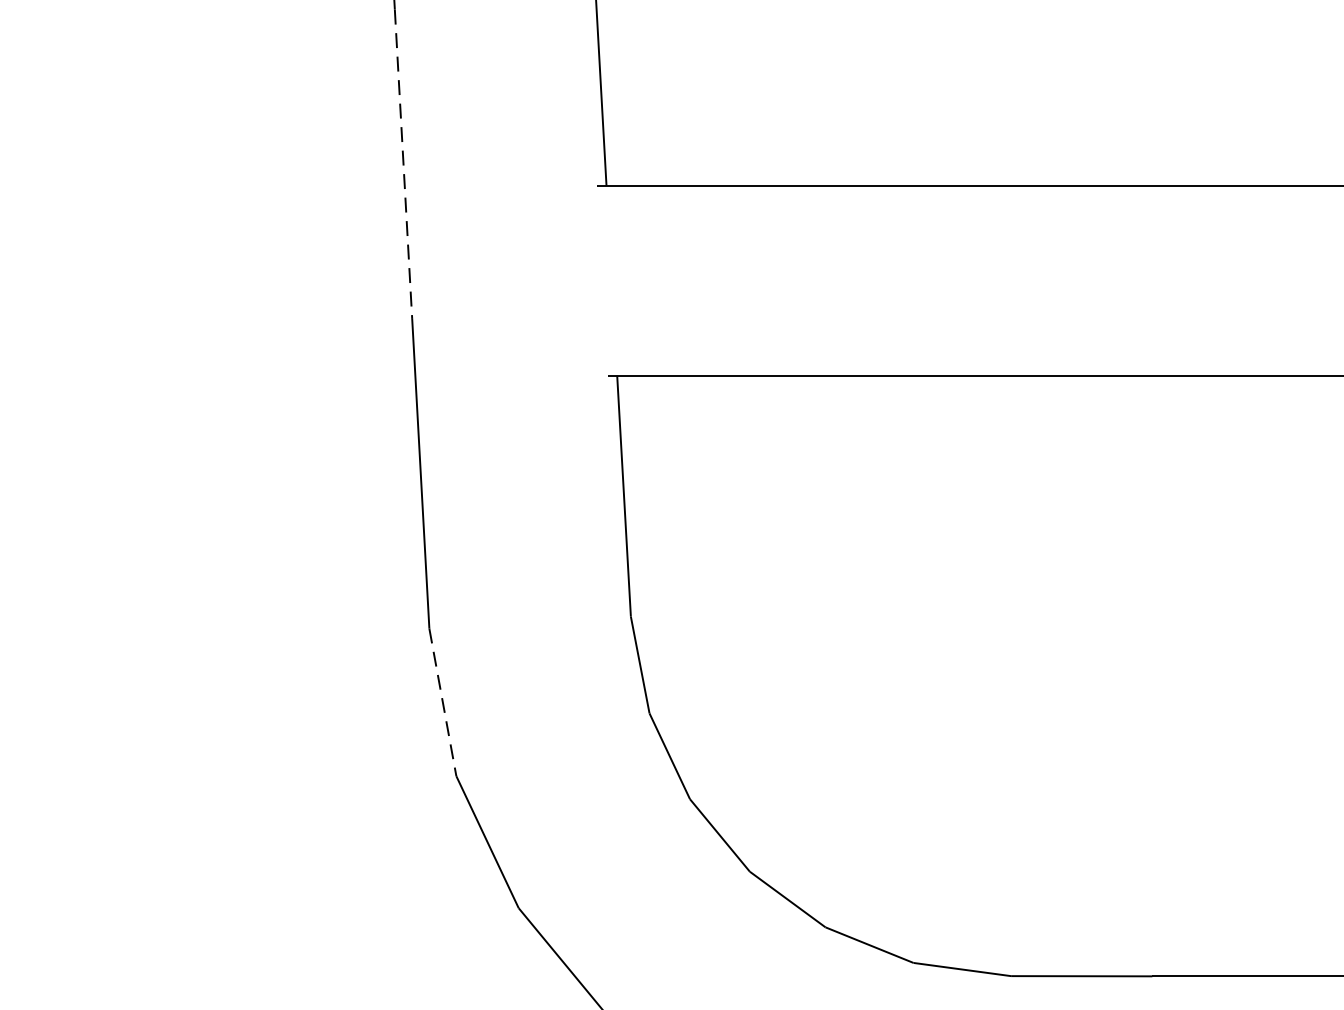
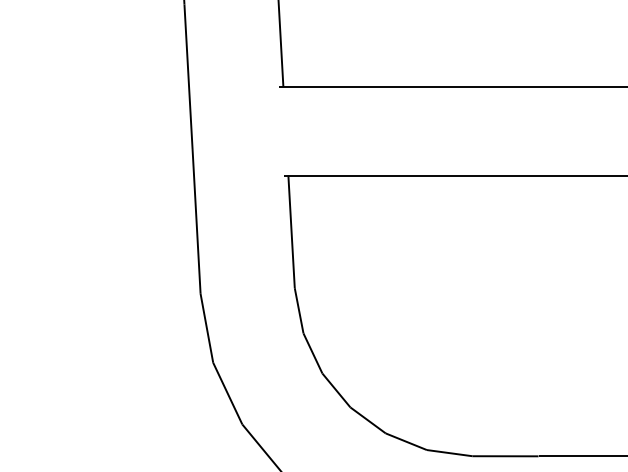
line: (403, 165) -> (188, 77), dashed -> solid
line: (442, 702) -> (206, 328), dashed -> solid

